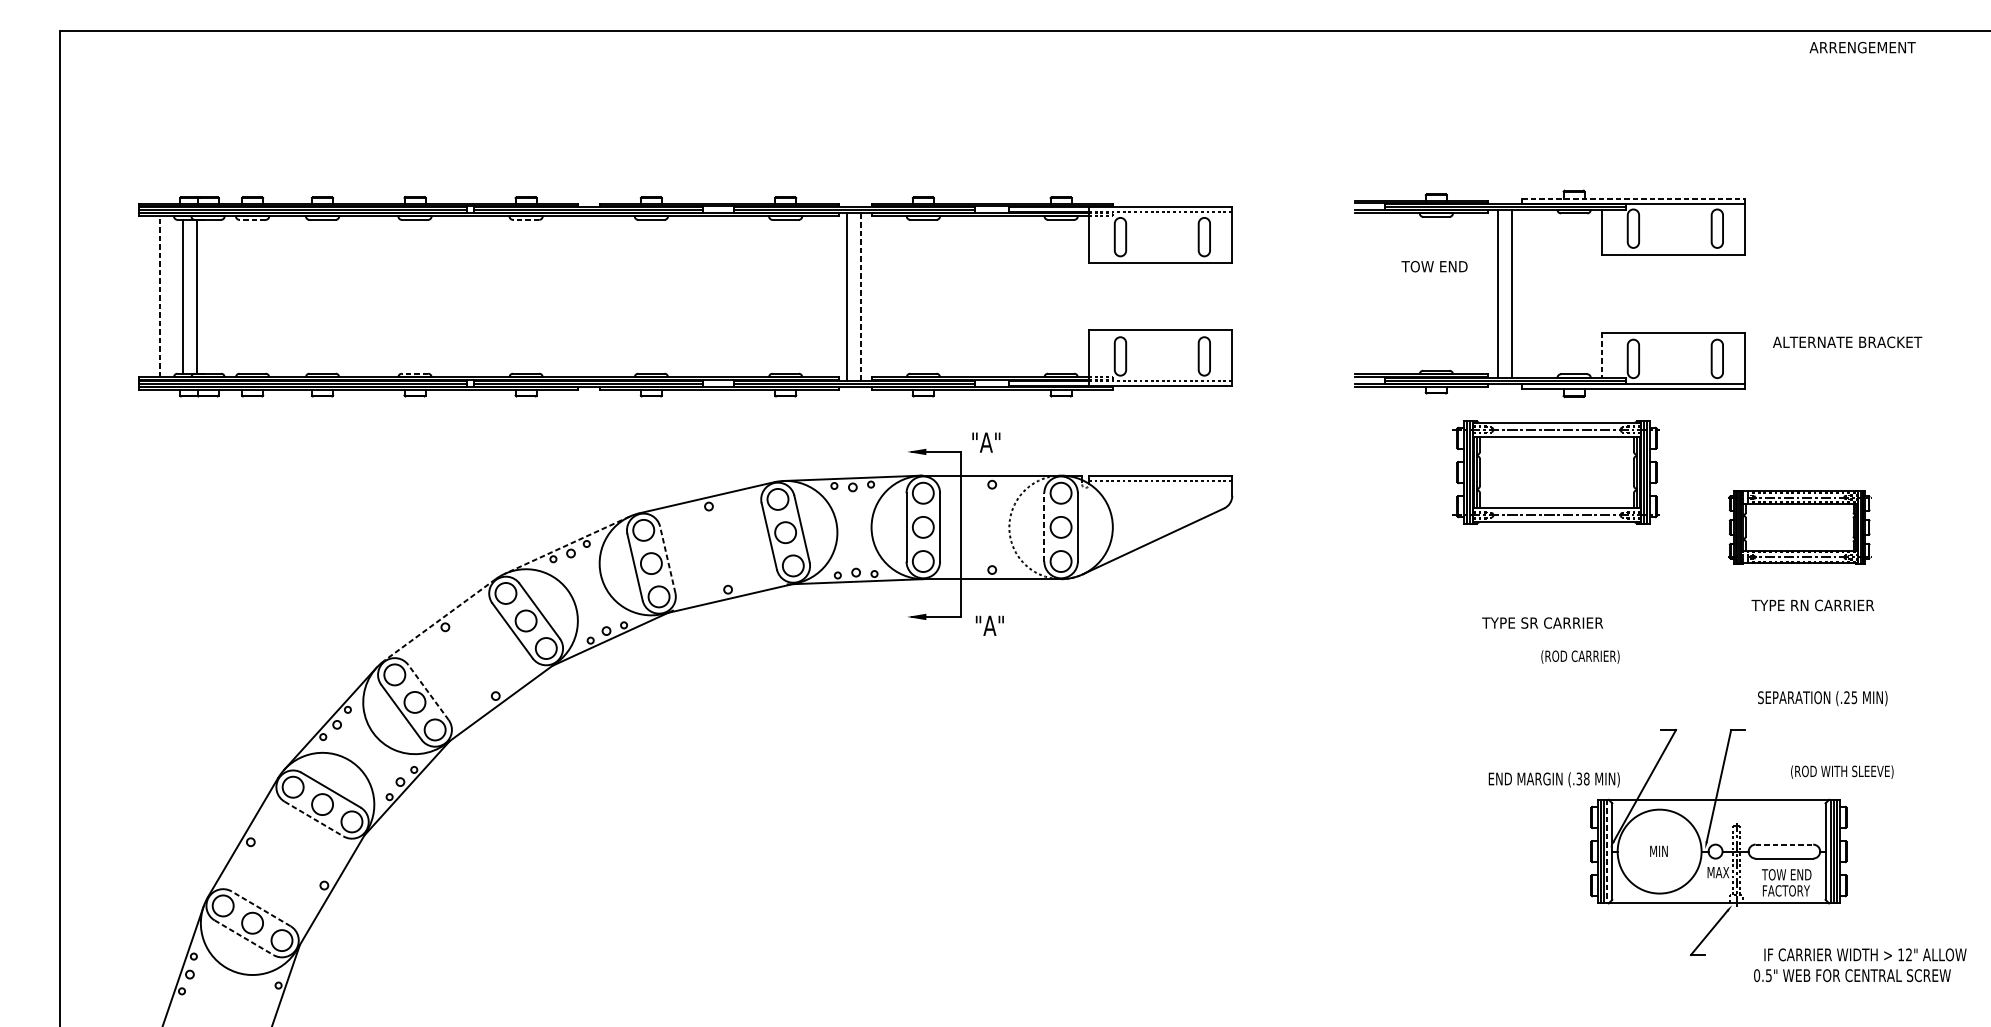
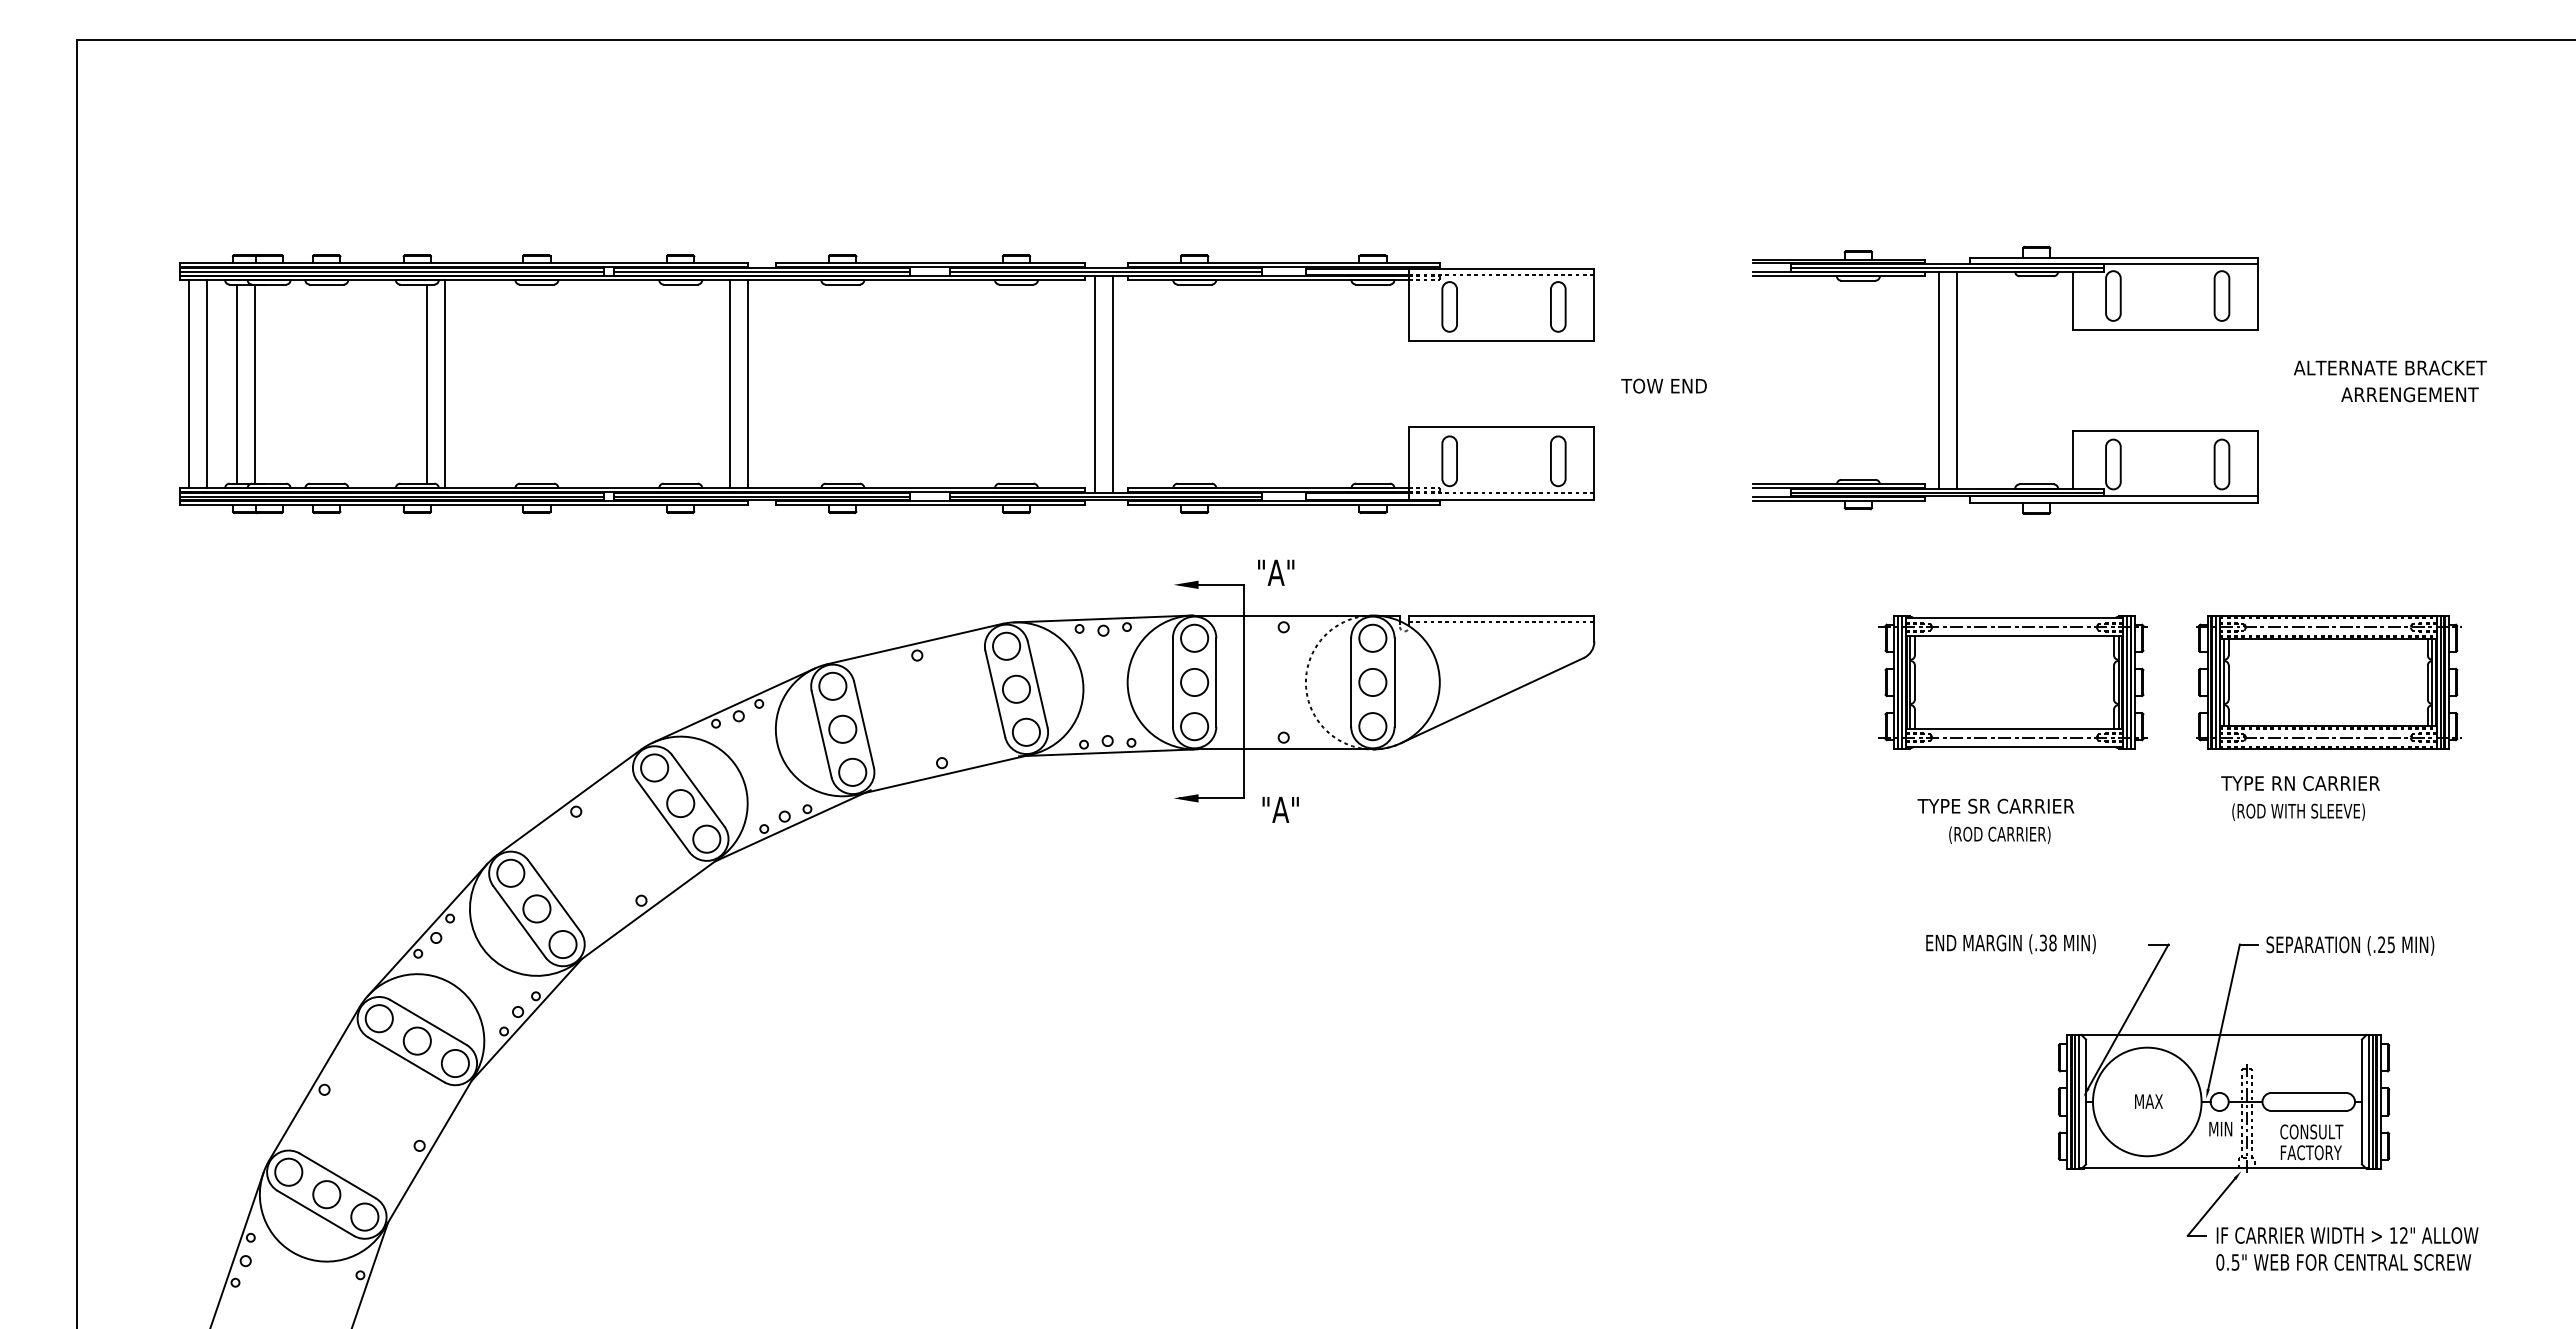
text: (1862, 47) -> (2409, 394), moved
line: (1634, 198) -> (2114, 257), dashed -> solid
line: (252, 219) -> (326, 284), dashed -> solid
line: (525, 219) -> (680, 284), dashed -> solid
text: (1434, 266) -> (1663, 385), moved
line: (160, 296) -> (207, 383), dashed -> solid
line: (330, 296) -> (427, 383), added
line: (146, 297) -> (189, 384), added
line: (344, 297) -> (445, 384), added
line: (563, 297) -> (729, 384), added
line: (577, 297) -> (747, 384), added
line: (860, 297) -> (1113, 384), dashed -> solid
text: (1847, 341) -> (2390, 367), moved
line: (1601, 355) -> (2072, 460), dashed -> solid
line: (414, 373) -> (536, 483), dashed -> solid
part: (1555, 472) -> (2012, 682), moved
line: (1044, 526) -> (1351, 681), dashed -> solid
part: (1799, 527) -> (2328, 682), size x1.43
line: (566, 545) -> (733, 705), dashed -> solid
line: (667, 559) -> (863, 724), dashed -> solid
text: (1812, 605) -> (2300, 783), moved
line: (439, 620) -> (568, 802), dashed -> solid
text: (1580, 656) -> (1999, 834), moved
line: (428, 692) -> (554, 895), dashed -> solid
text: (1822, 698) -> (2350, 945), moved
text: (1842, 771) -> (2298, 811), moved
text: (1553, 779) -> (2010, 943), moved
line: (314, 819) -> (406, 1060), dashed -> solid
line: (1785, 844) -> (2309, 1092), dashed -> solid
line: (1607, 851) -> (2079, 1101), dashed -> solid
text: (1664, 851) -> (2153, 1101), MIN -> MAX
text: (1722, 872) -> (2228, 1128), MAX -> MIN
text: (1786, 874) -> (2311, 1131), TOW END -> CONSULT
line: (260, 908) -> (337, 1175), dashed -> solid
line: (244, 937) -> (316, 1213), dashed -> solid
text: (1865, 954) -> (2347, 1235), moved
text: (1852, 975) -> (2343, 1262), moved

